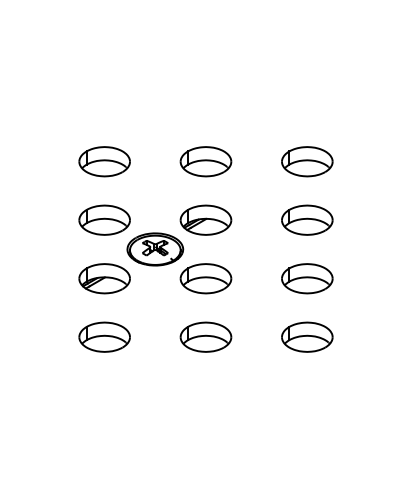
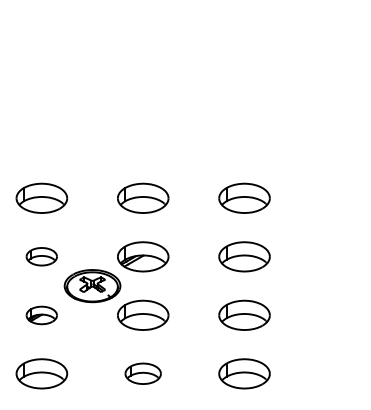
part: (104, 219) -> (41, 256), size x0.6
part: (104, 278) -> (41, 315), size x0.6
part: (205, 336) -> (142, 373), size x0.7

